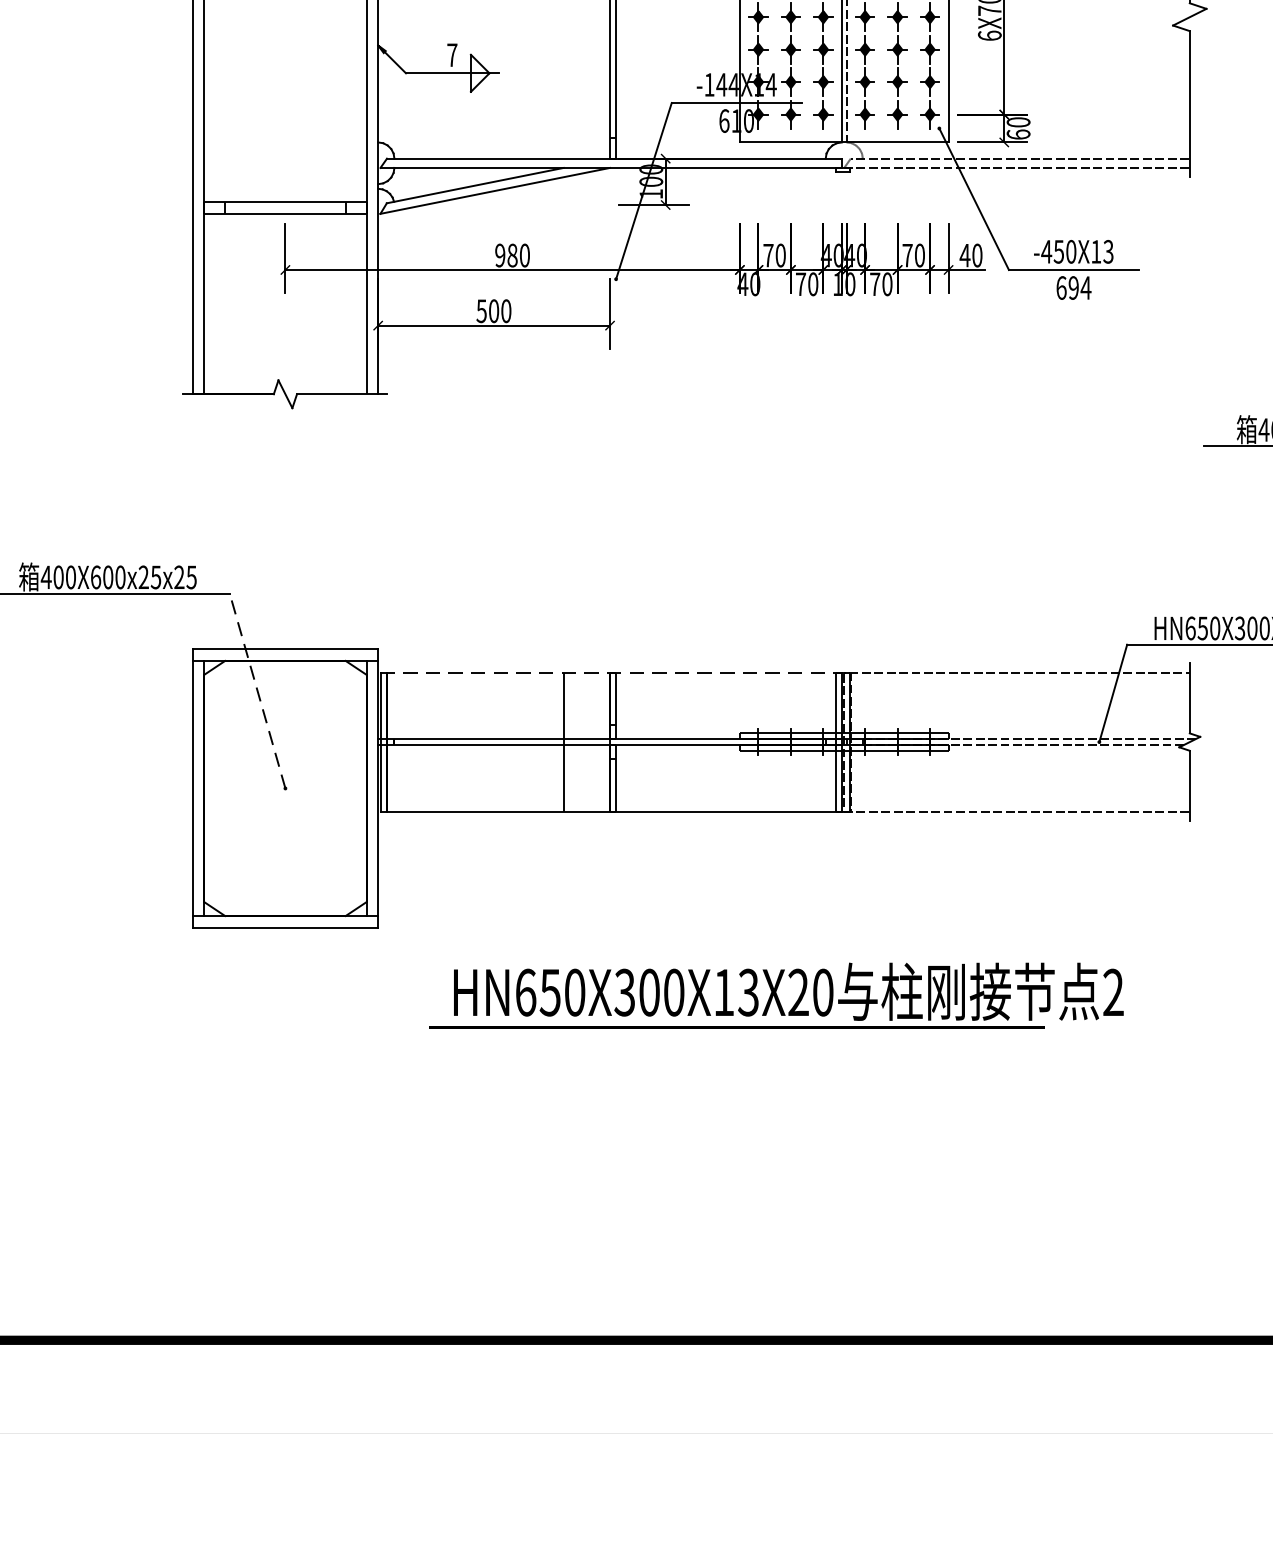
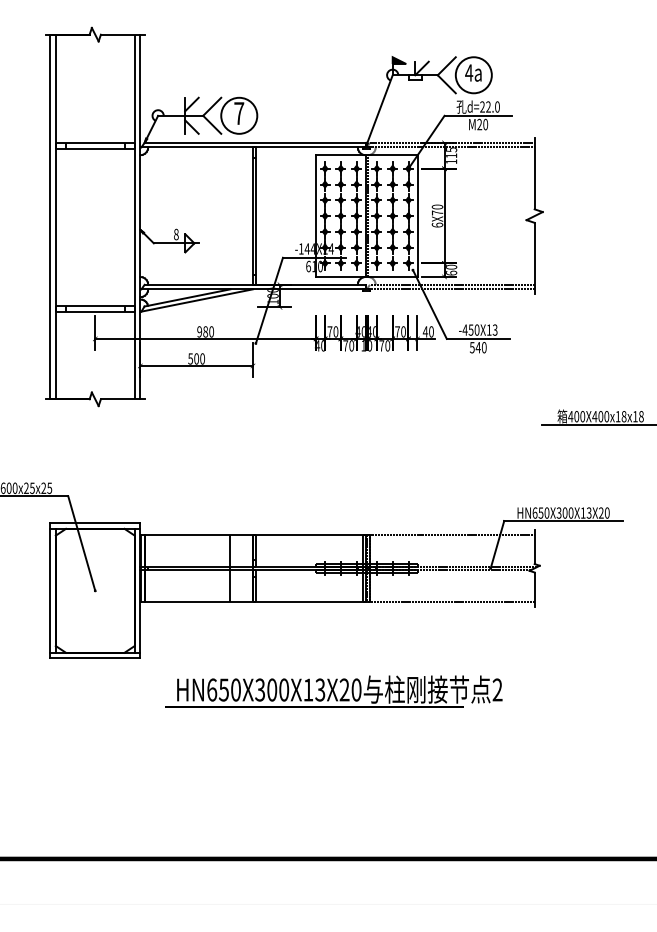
text: (452, 55) -> (176, 234), 7 -> 8
text: (1074, 287) -> (478, 347), 694 -> 540
line: (613, 672) -> (254, 534), dashed -> solid
line: (257, 691) -> (81, 543), dashed -> solid

